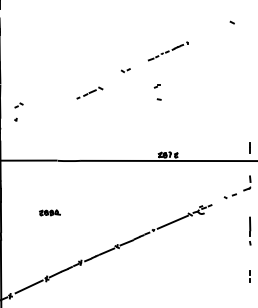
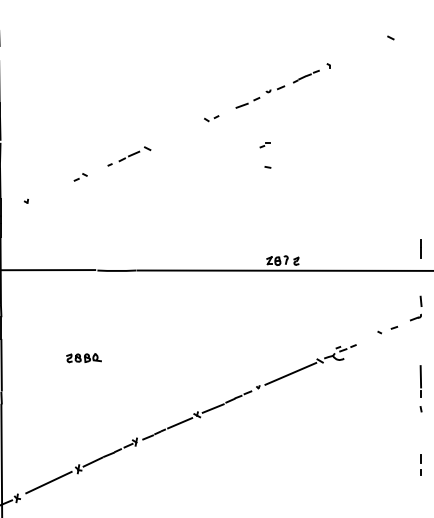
part: (167, 51) -> (281, 86), size x1.43
part: (89, 92) -> (128, 155), moved
part: (18, 105) -> (79, 177), moved

